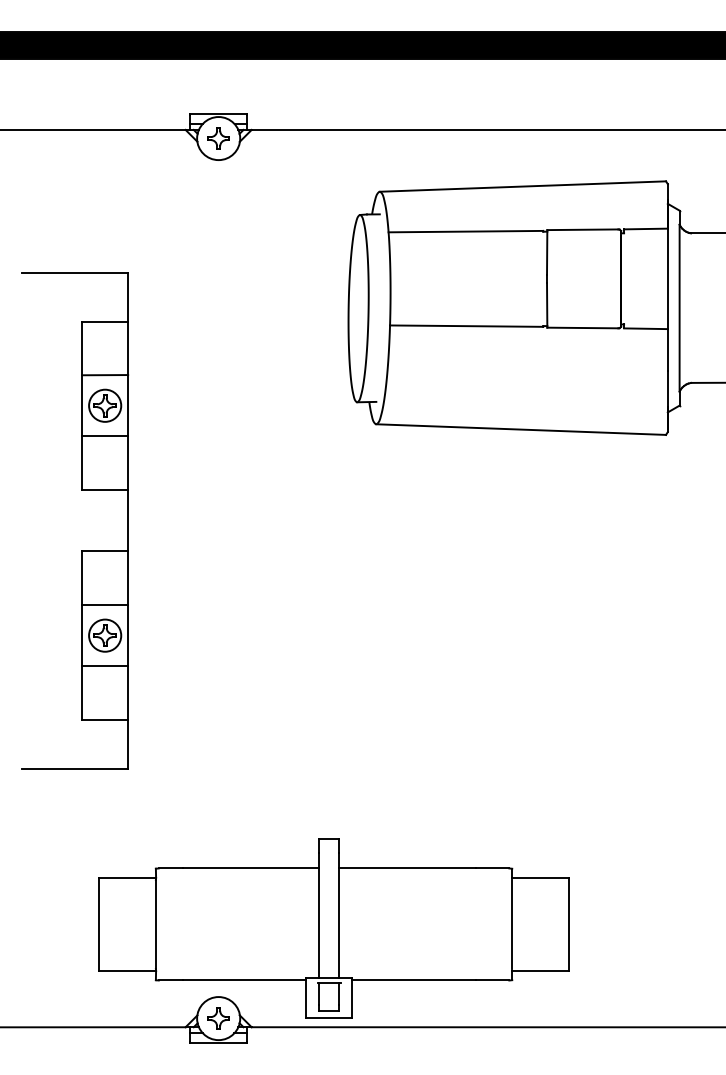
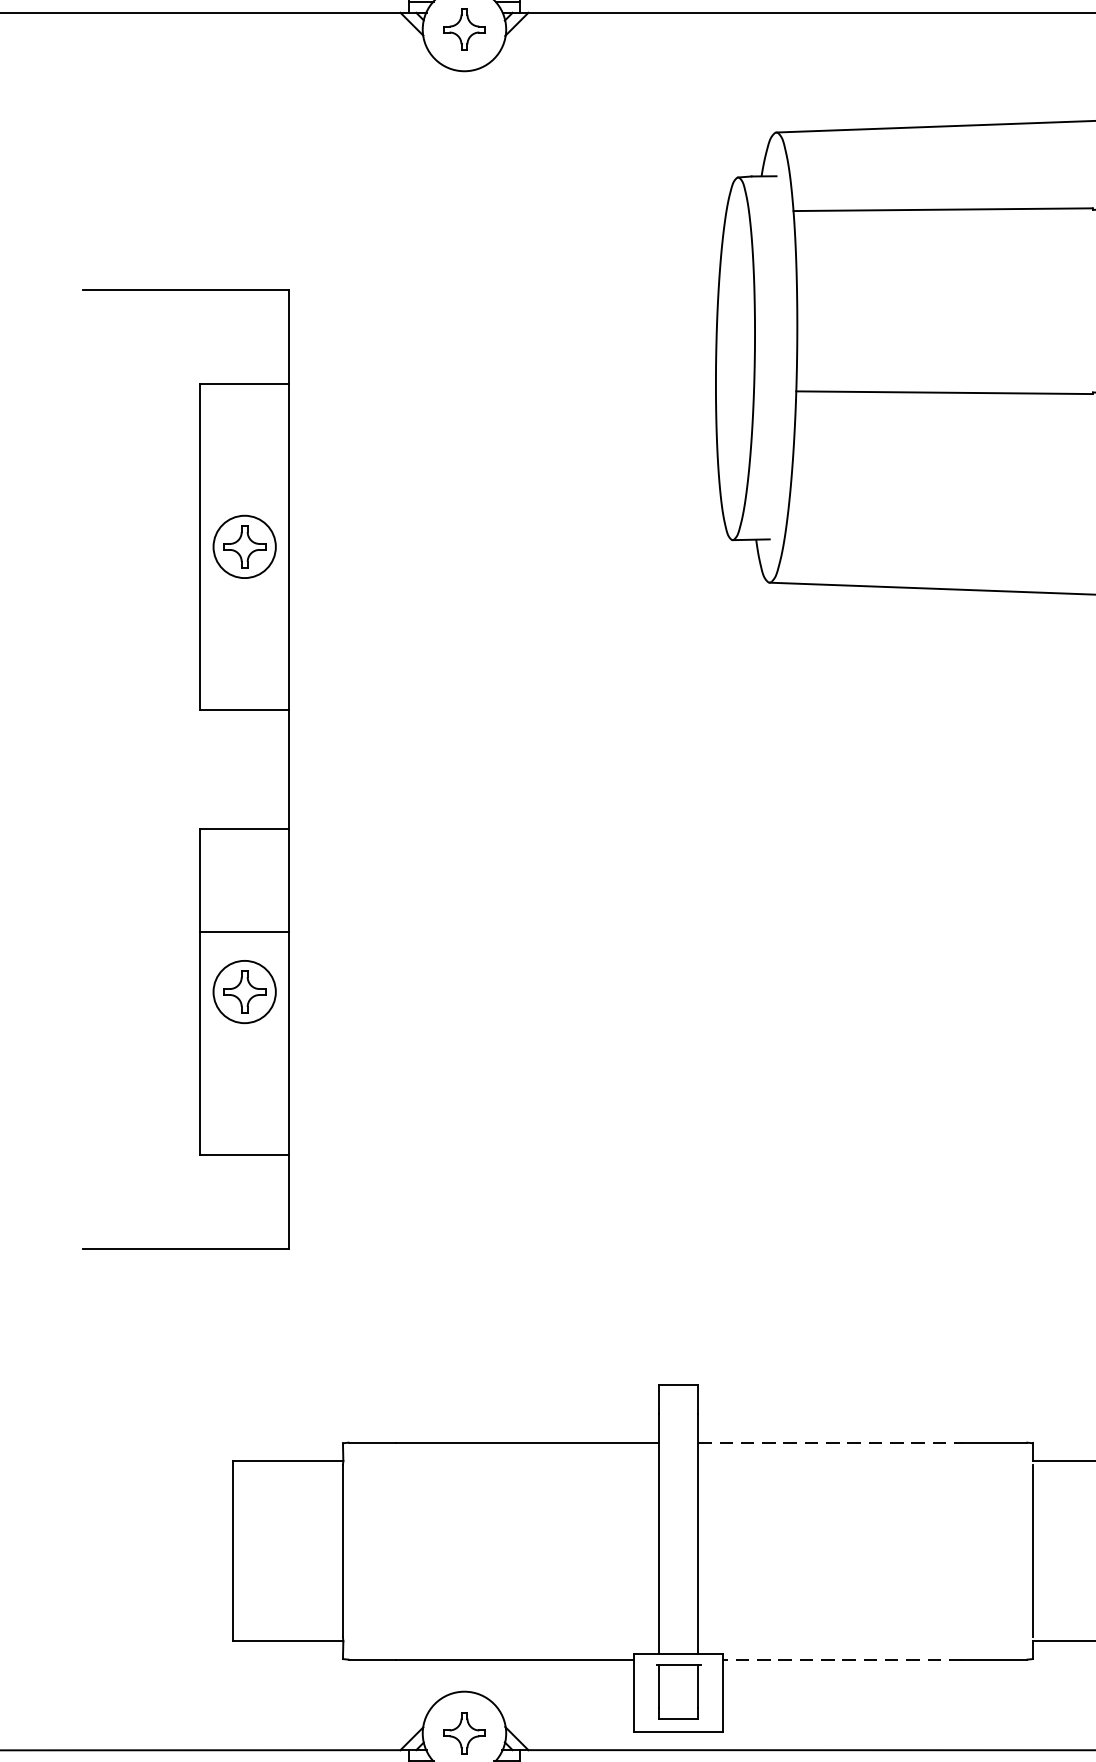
line: (105, 375) -> (245, 488), removed
line: (105, 436) -> (245, 606), removed
line: (105, 666) -> (245, 1051), removed
line: (408, 868) -> (832, 1442), solid -> dashed
line: (414, 980) -> (843, 1659), solid -> dashed

